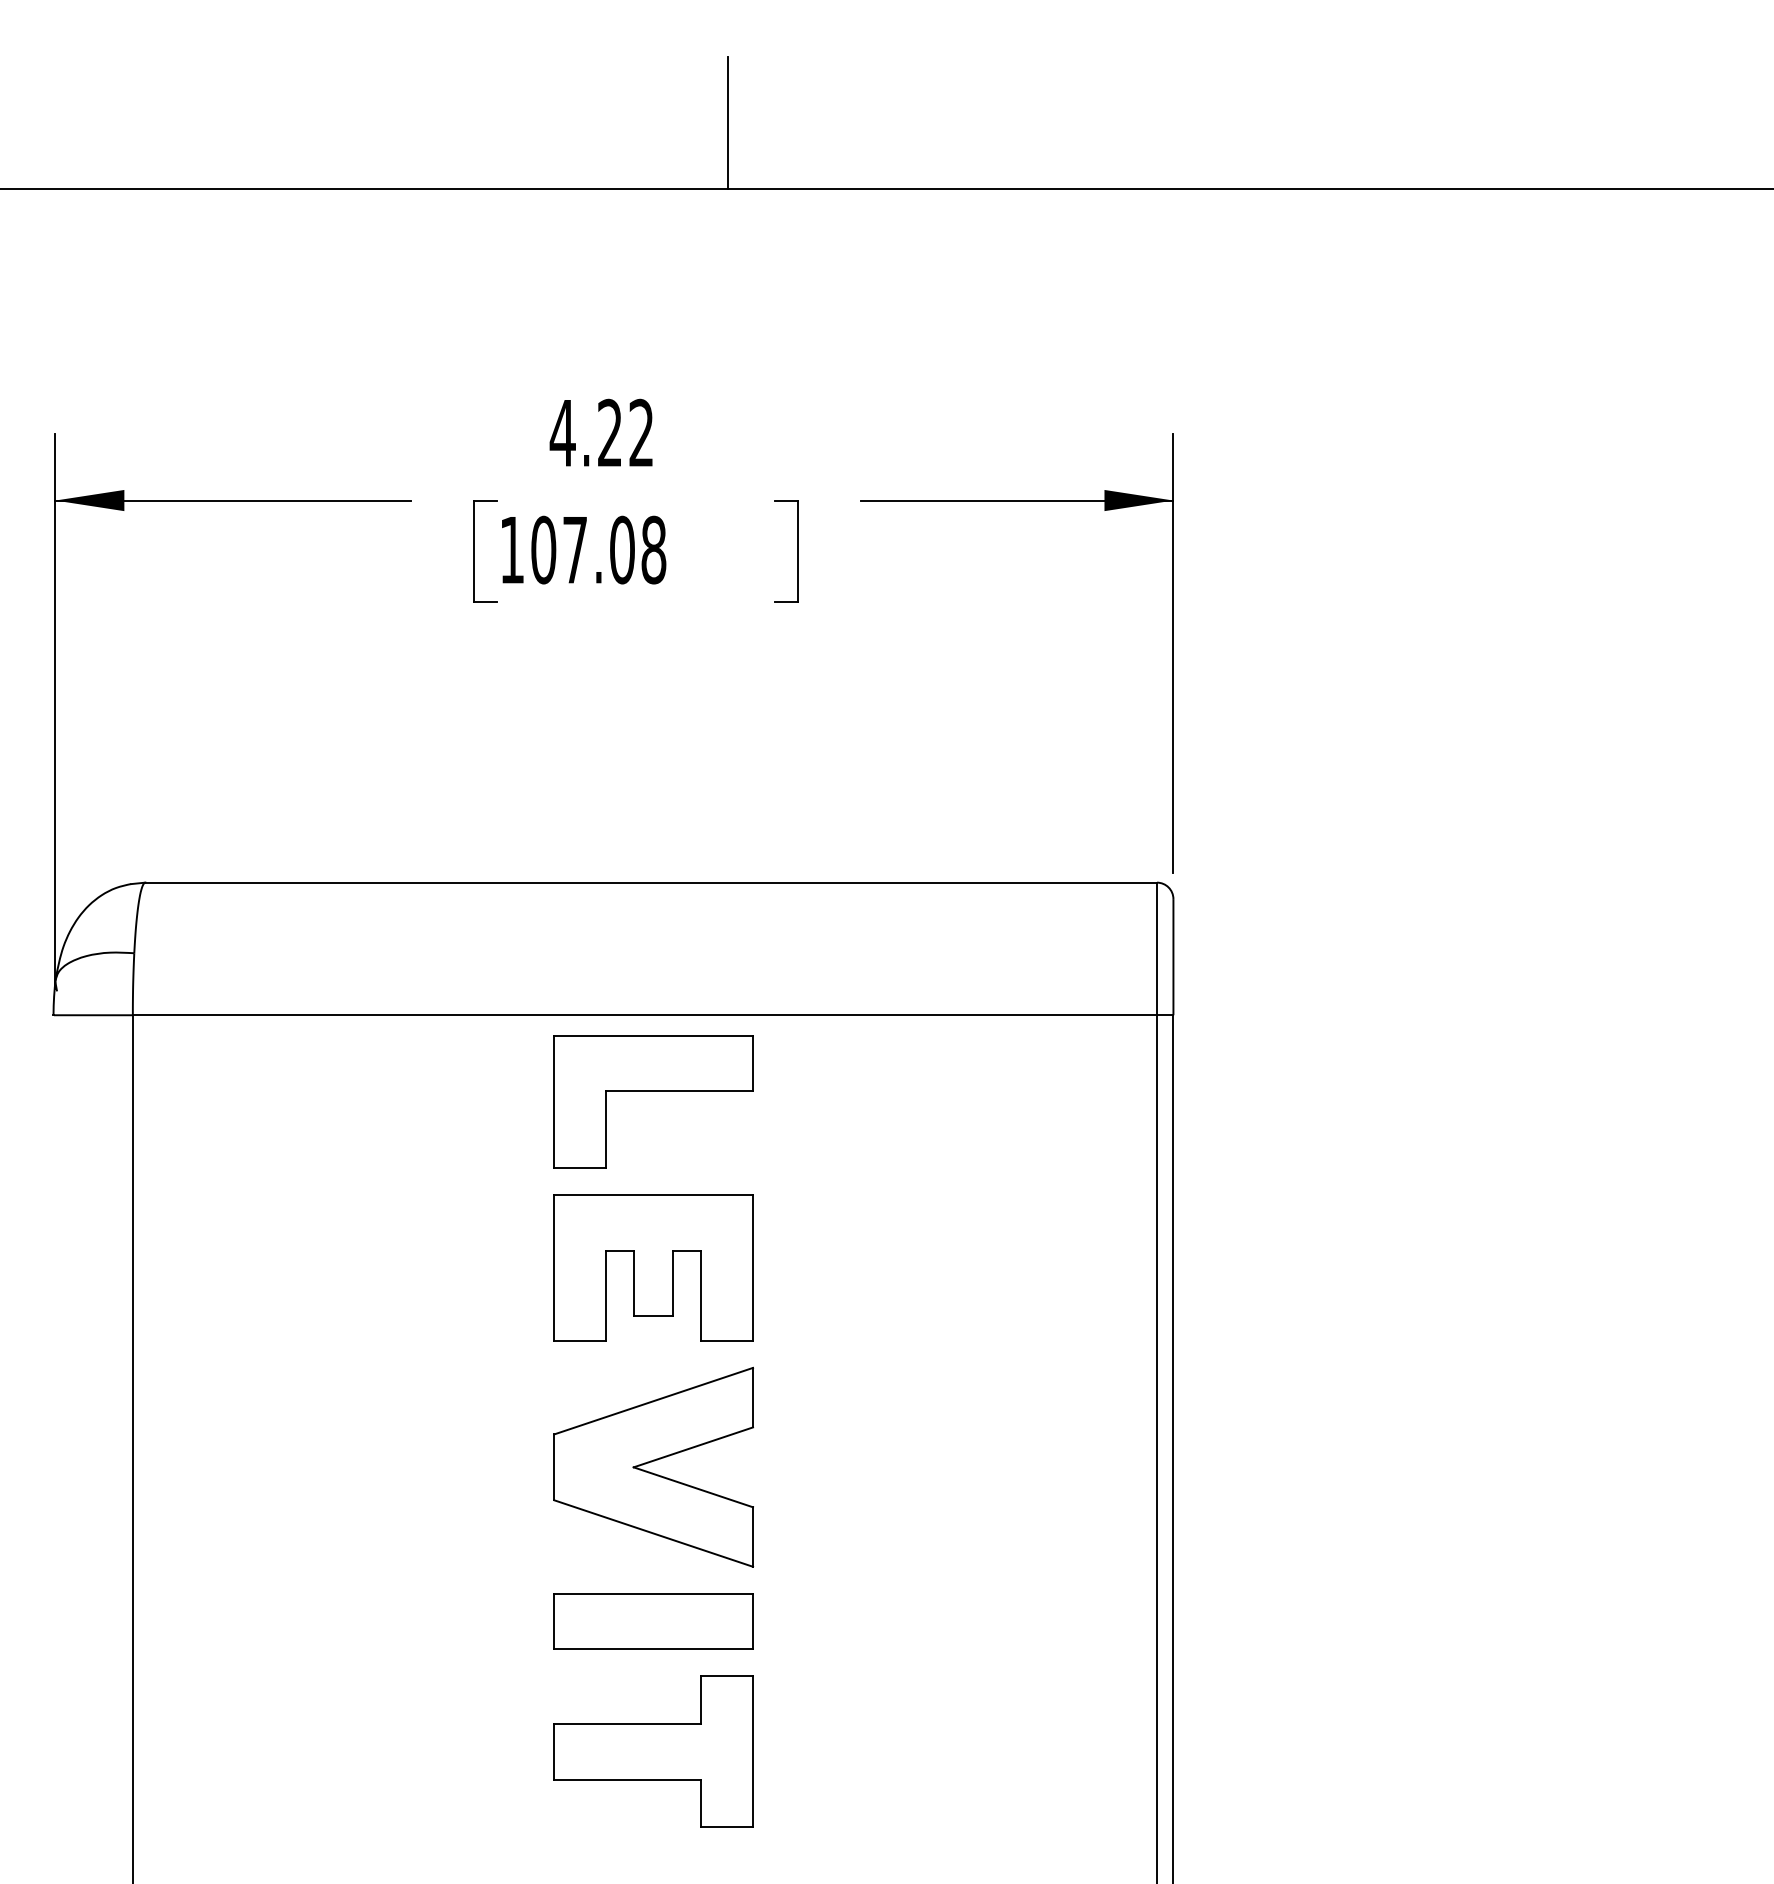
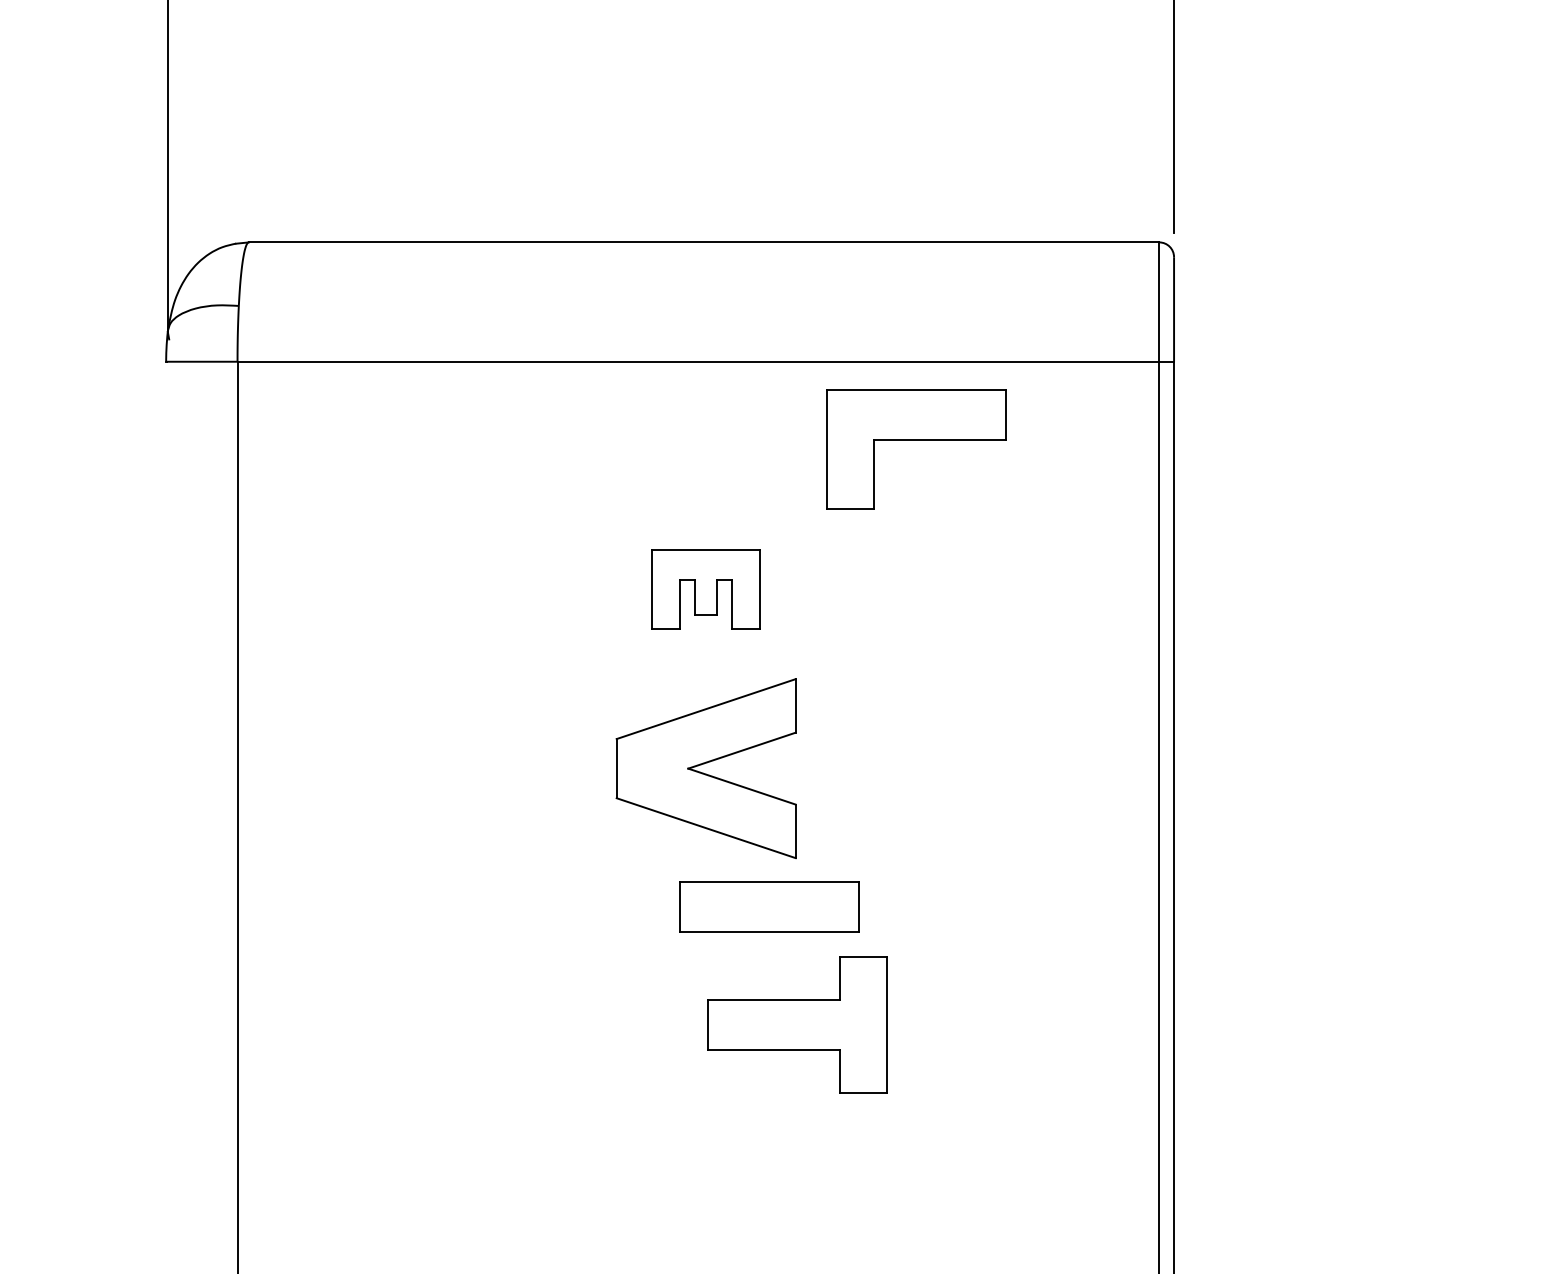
part: (653, 1091) -> (916, 440), moved
part: (653, 1267) -> (706, 588), size x0.6
part: (653, 1621) -> (769, 907), moved
part: (653, 1751) -> (797, 1024), moved

